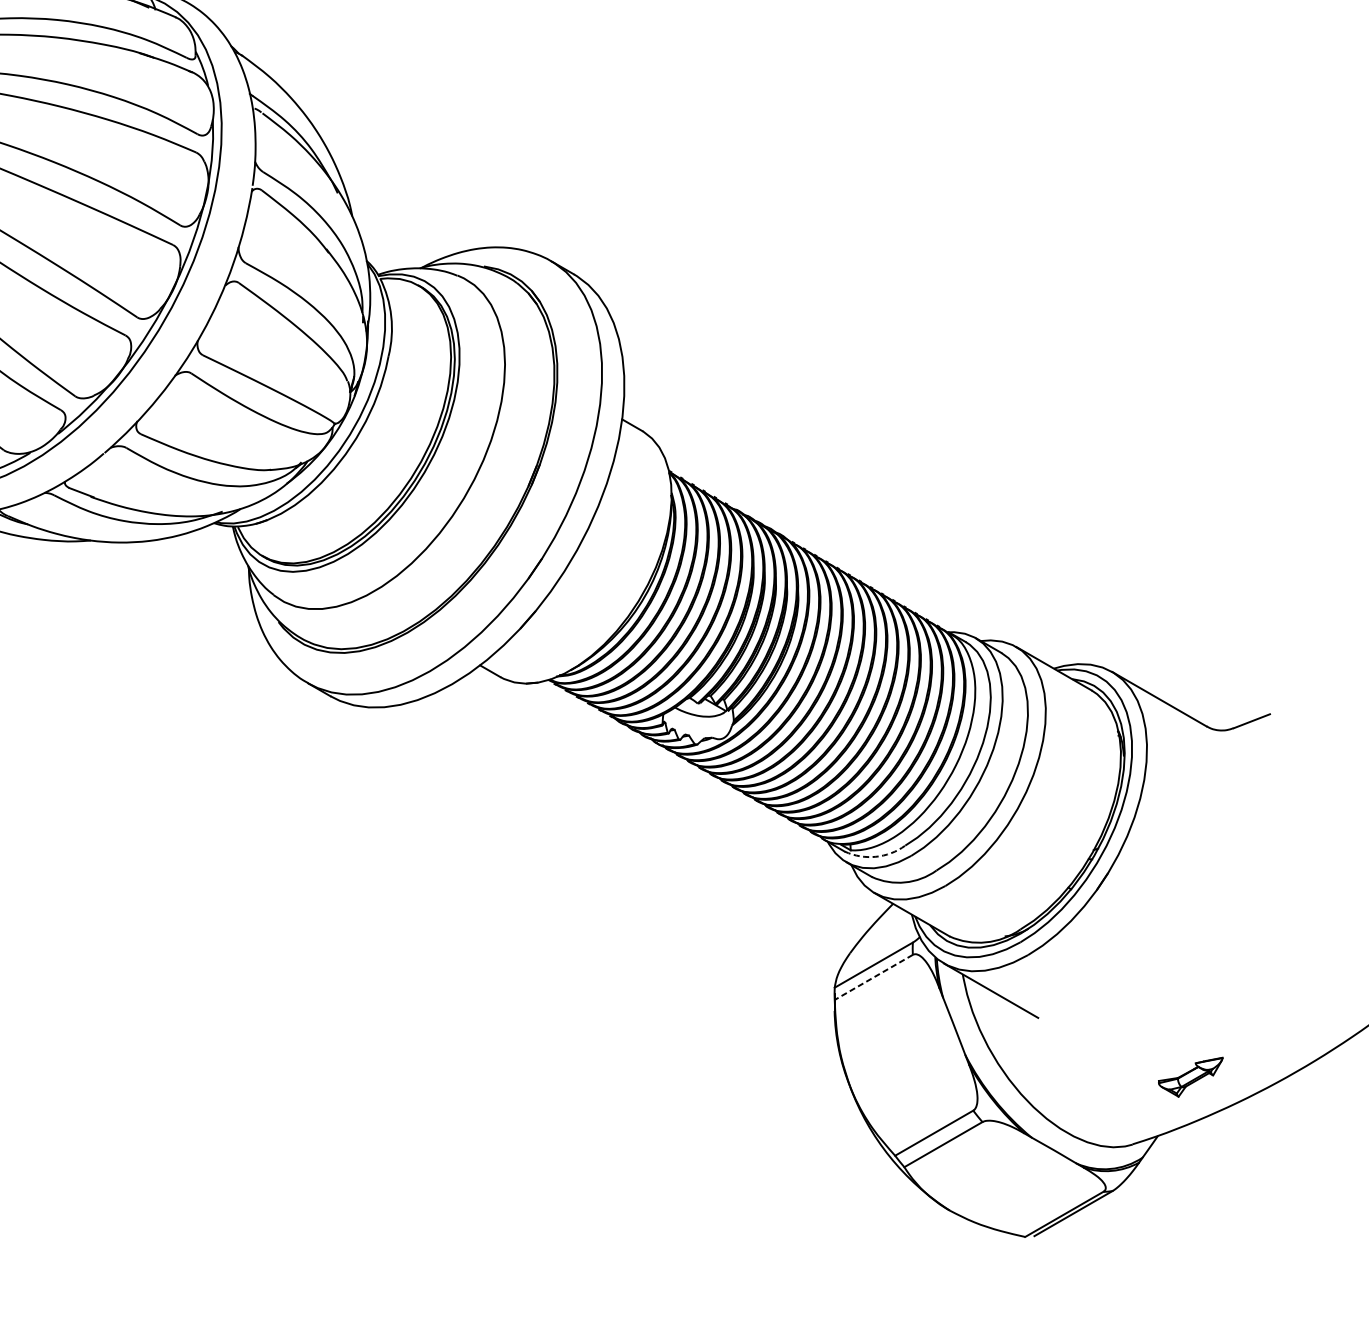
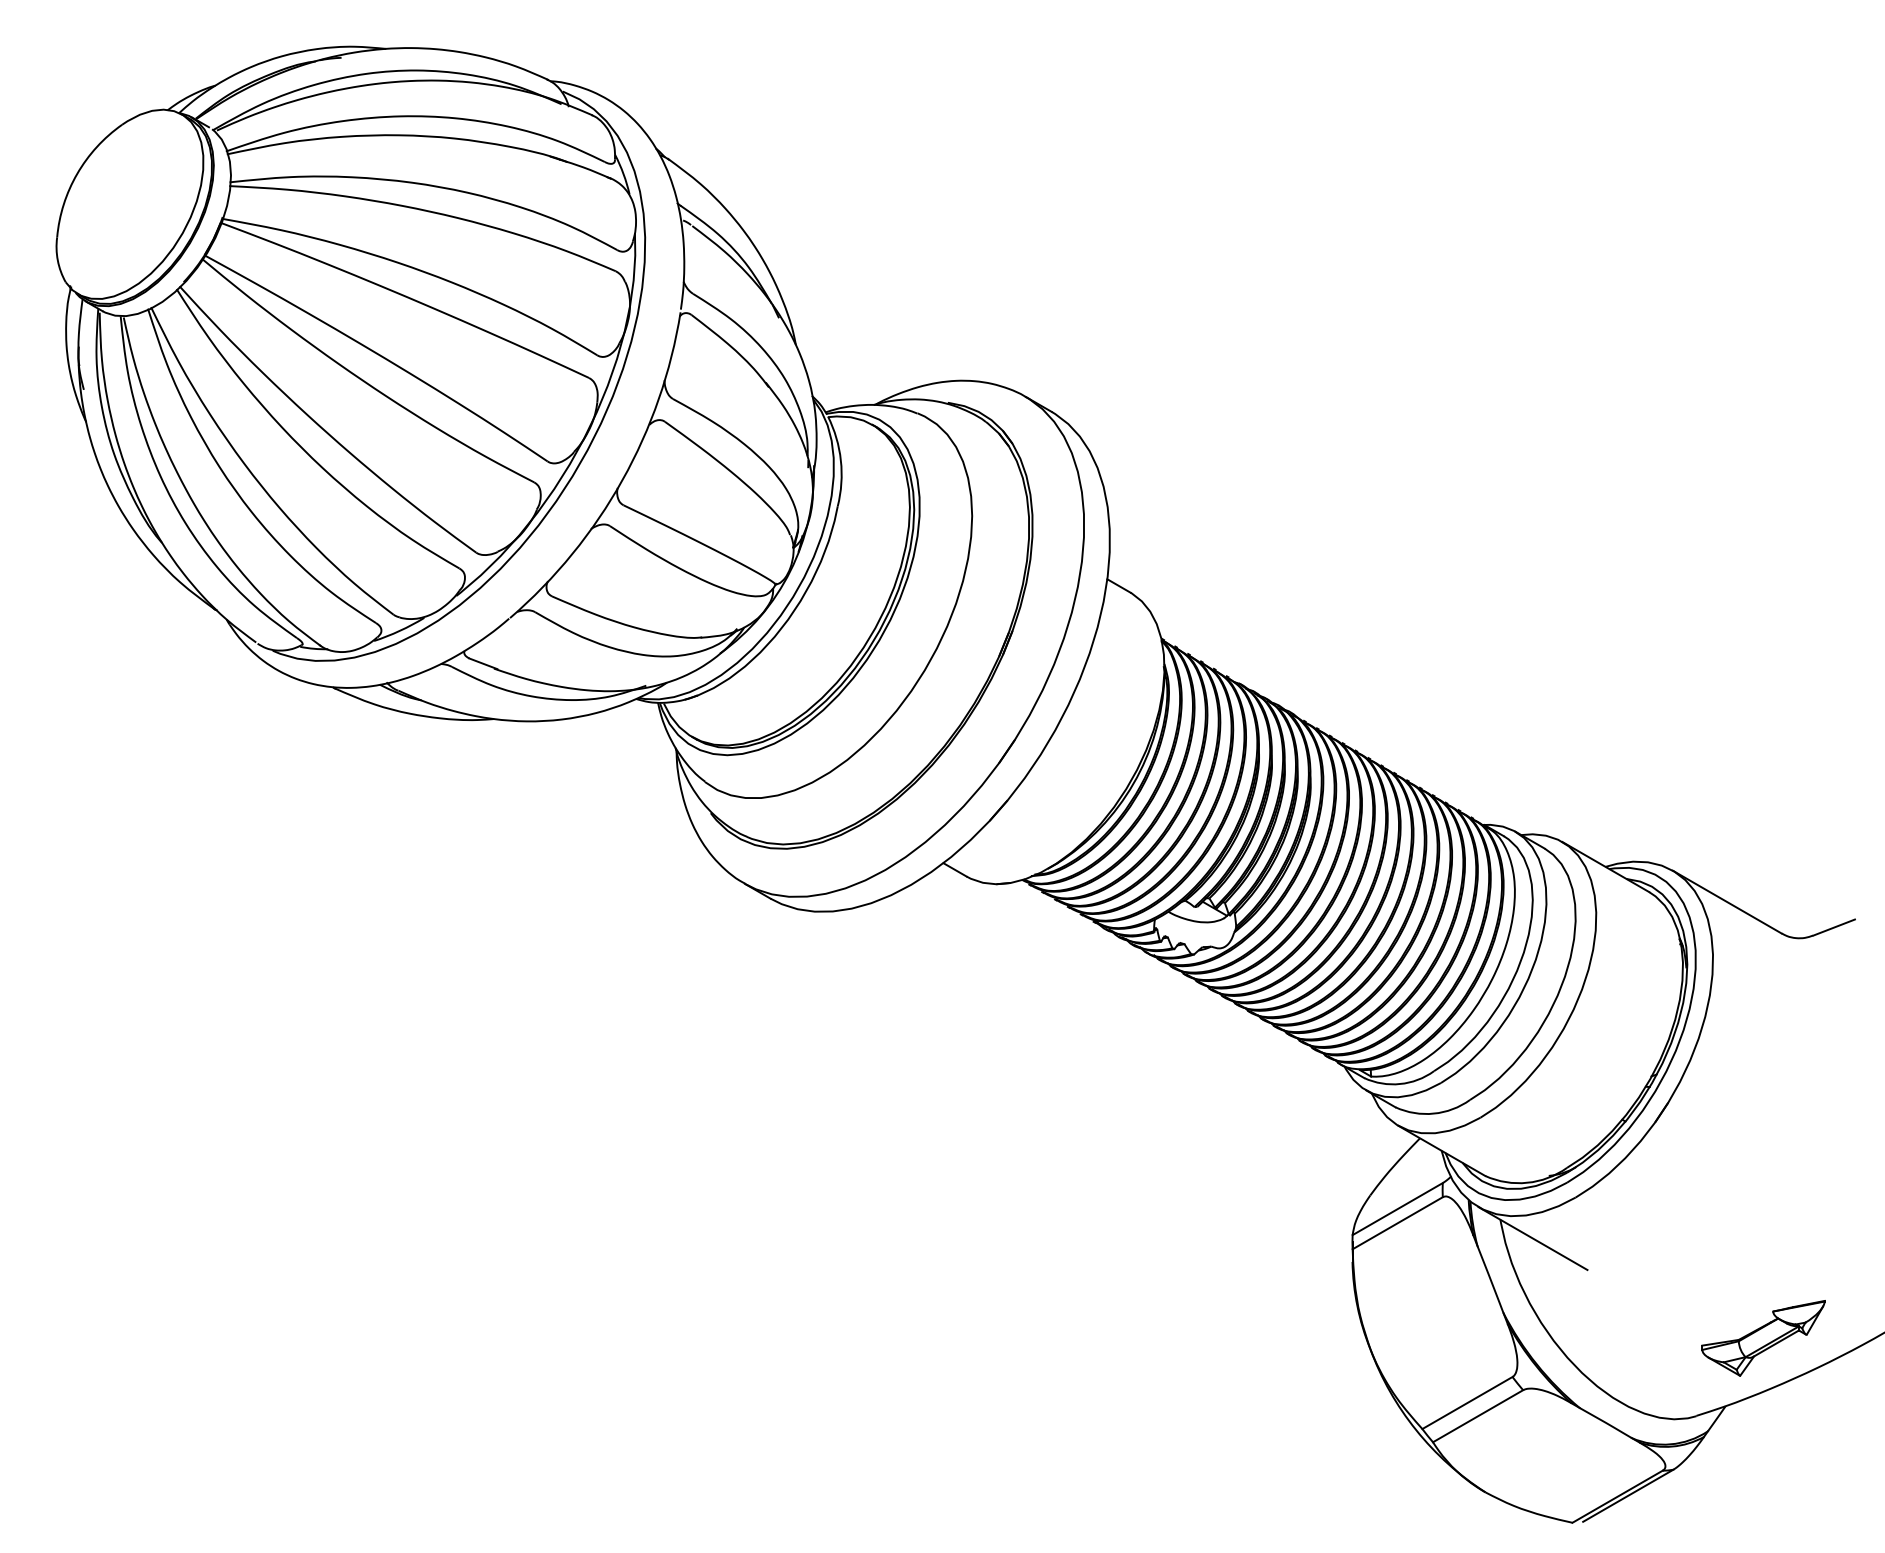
arc: (876, 857) -> (1400, 1084), dashed -> solid
line: (873, 977) -> (1397, 1223), dashed -> solid
part: (1190, 1077) -> (1763, 1338), size x1.67

